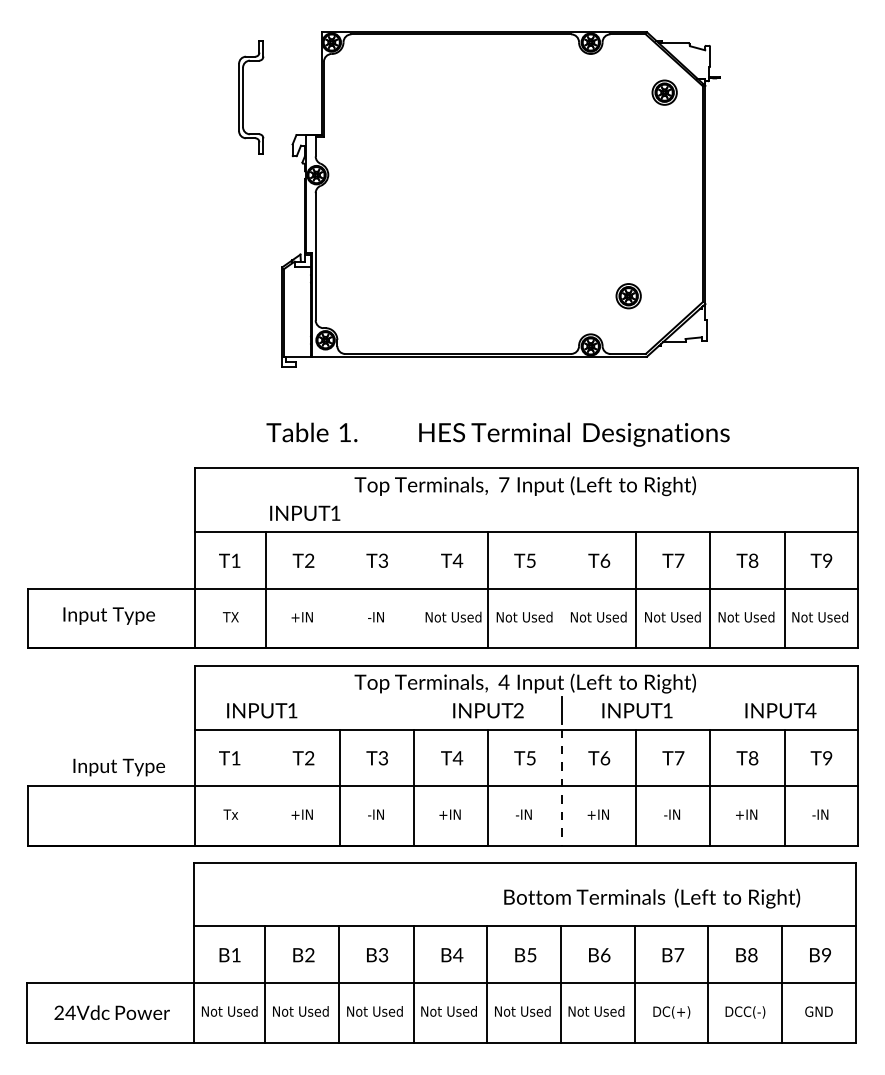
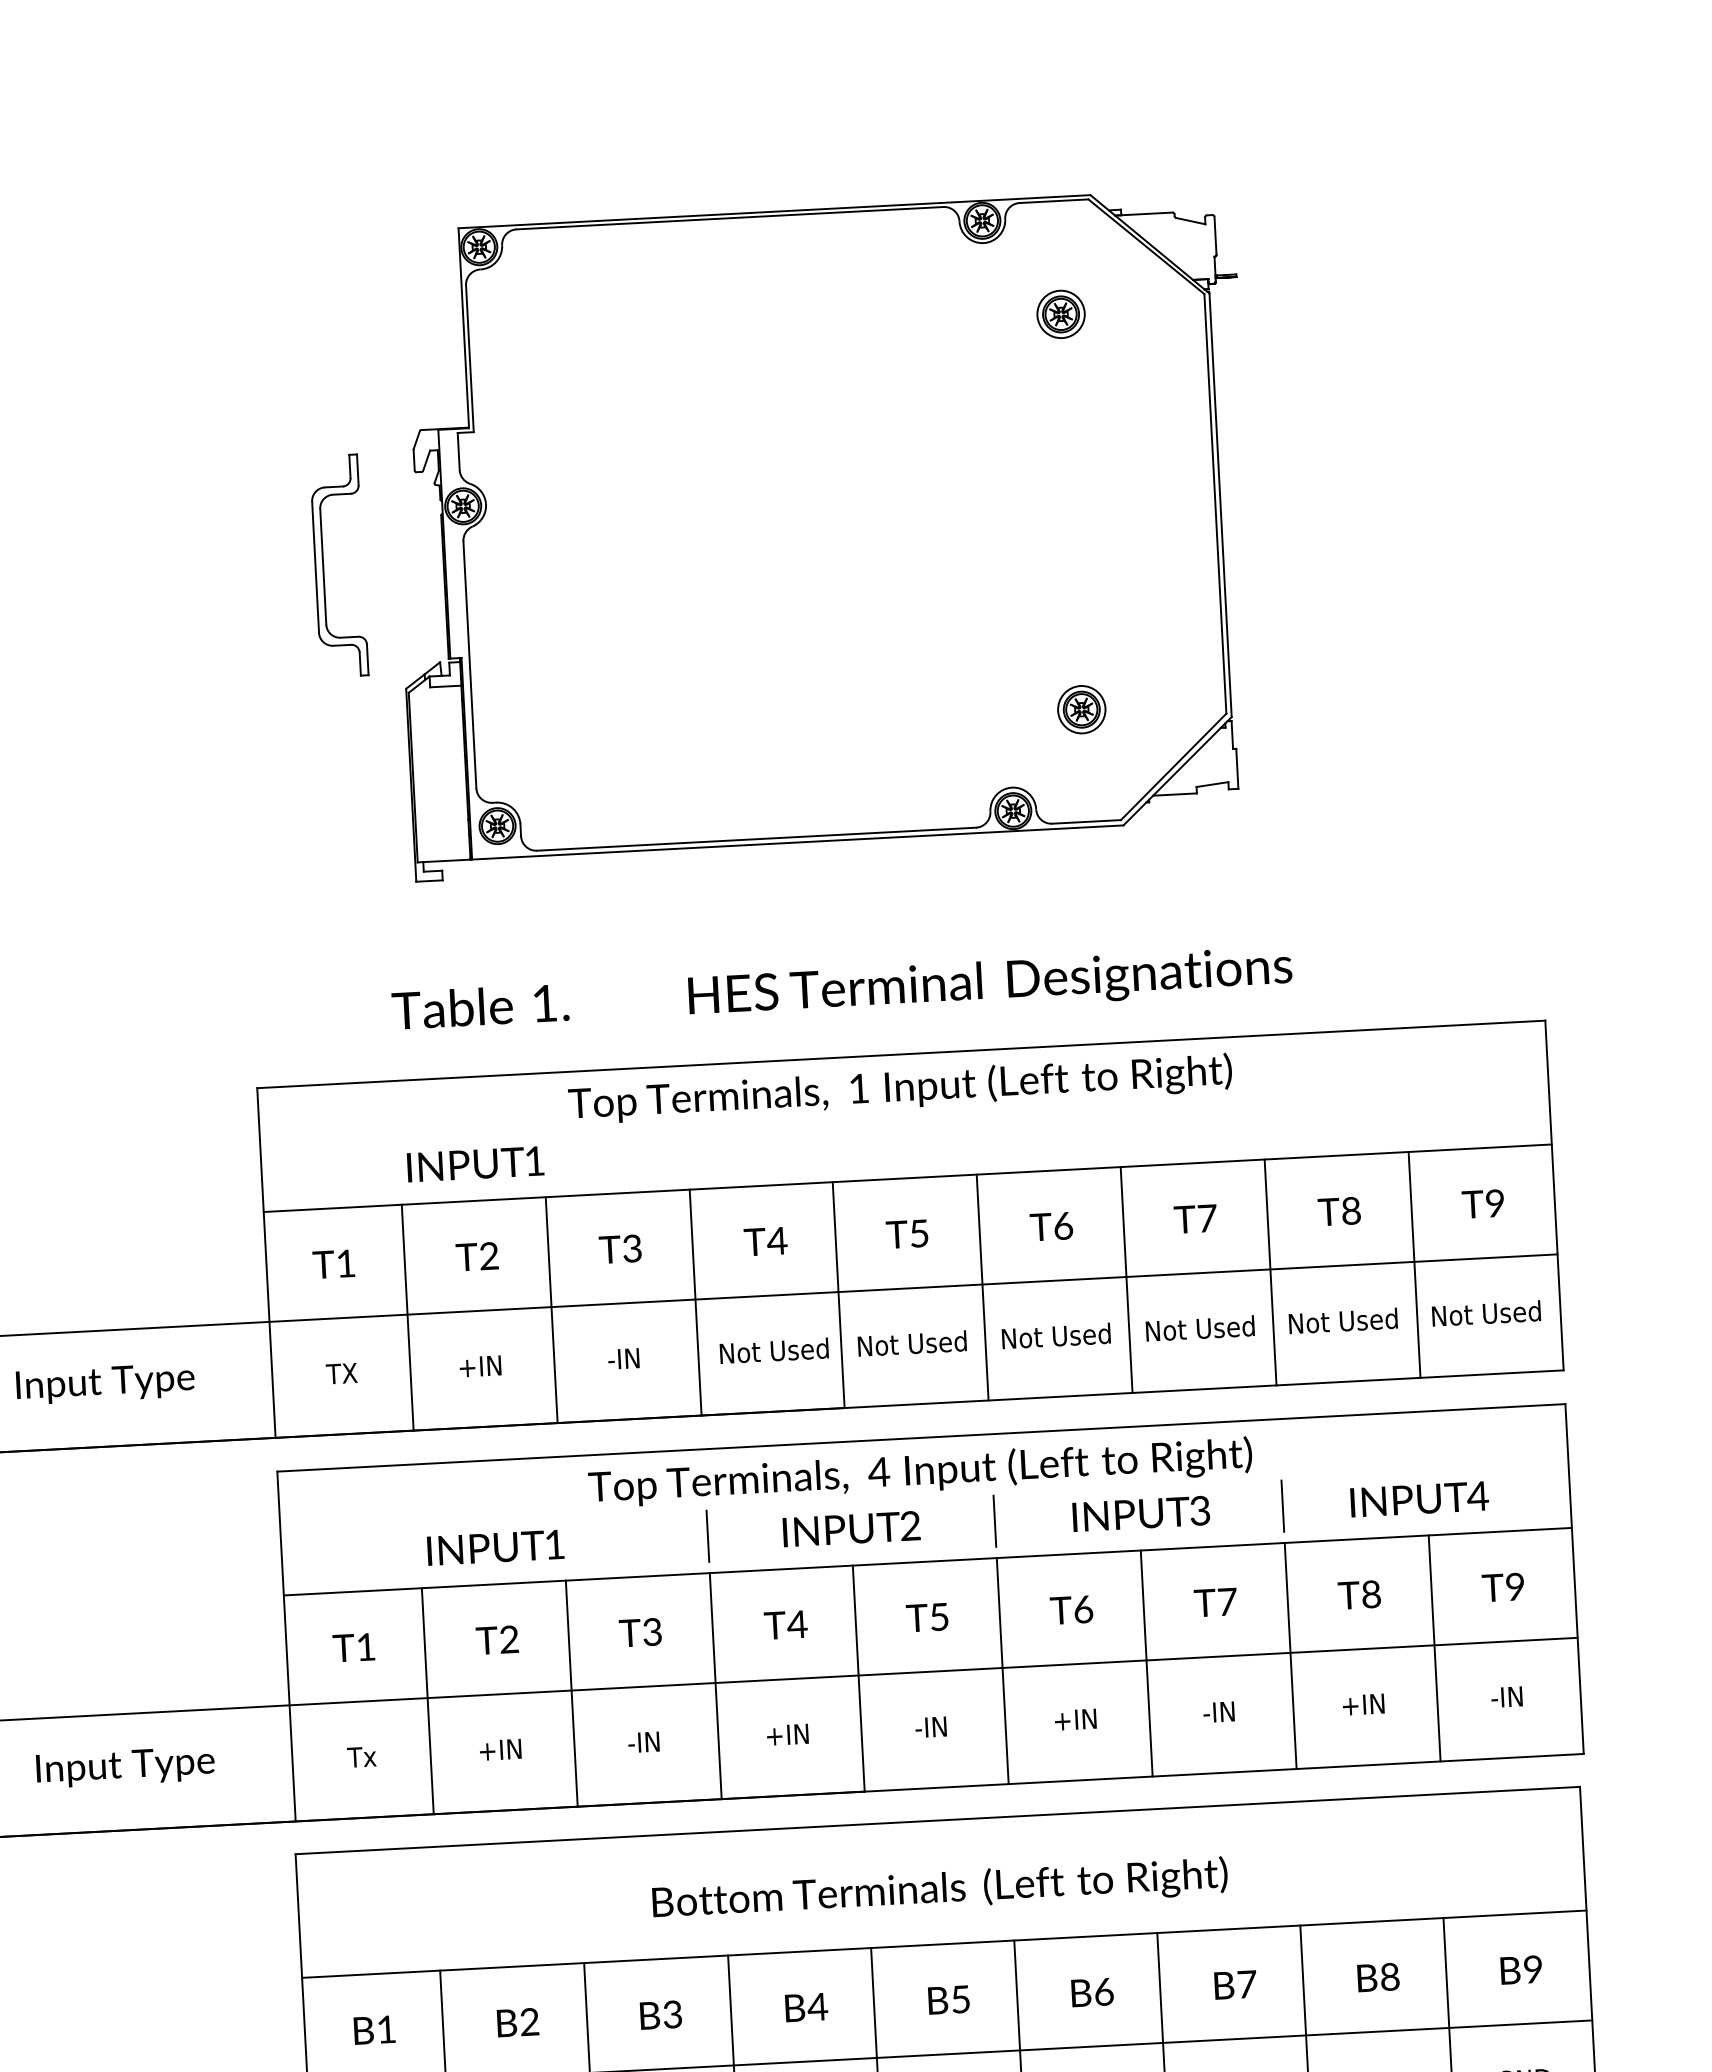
part: (664, 92) -> (1060, 314), moved
part: (243, 97) -> (324, 566), moved
text: (504, 484) -> (859, 1088), 7 -> 1
line: (340, 590) -> (552, 1310), added
line: (414, 590) -> (695, 1303), added
line: (562, 590) -> (983, 1288), added
text: (262, 710) -> (496, 1547), moved
line: (414, 710) -> (707, 1536), added
text: (667, 710) -> (1199, 1510), 1 -> 3
line: (710, 710) -> (1282, 1506), added
text: (118, 767) -> (124, 1767), moved
line: (266, 787) -> (428, 1700), added
line: (562, 788) -> (1003, 1672), dashed -> solid
text: (652, 898) -> (940, 1890), moved

